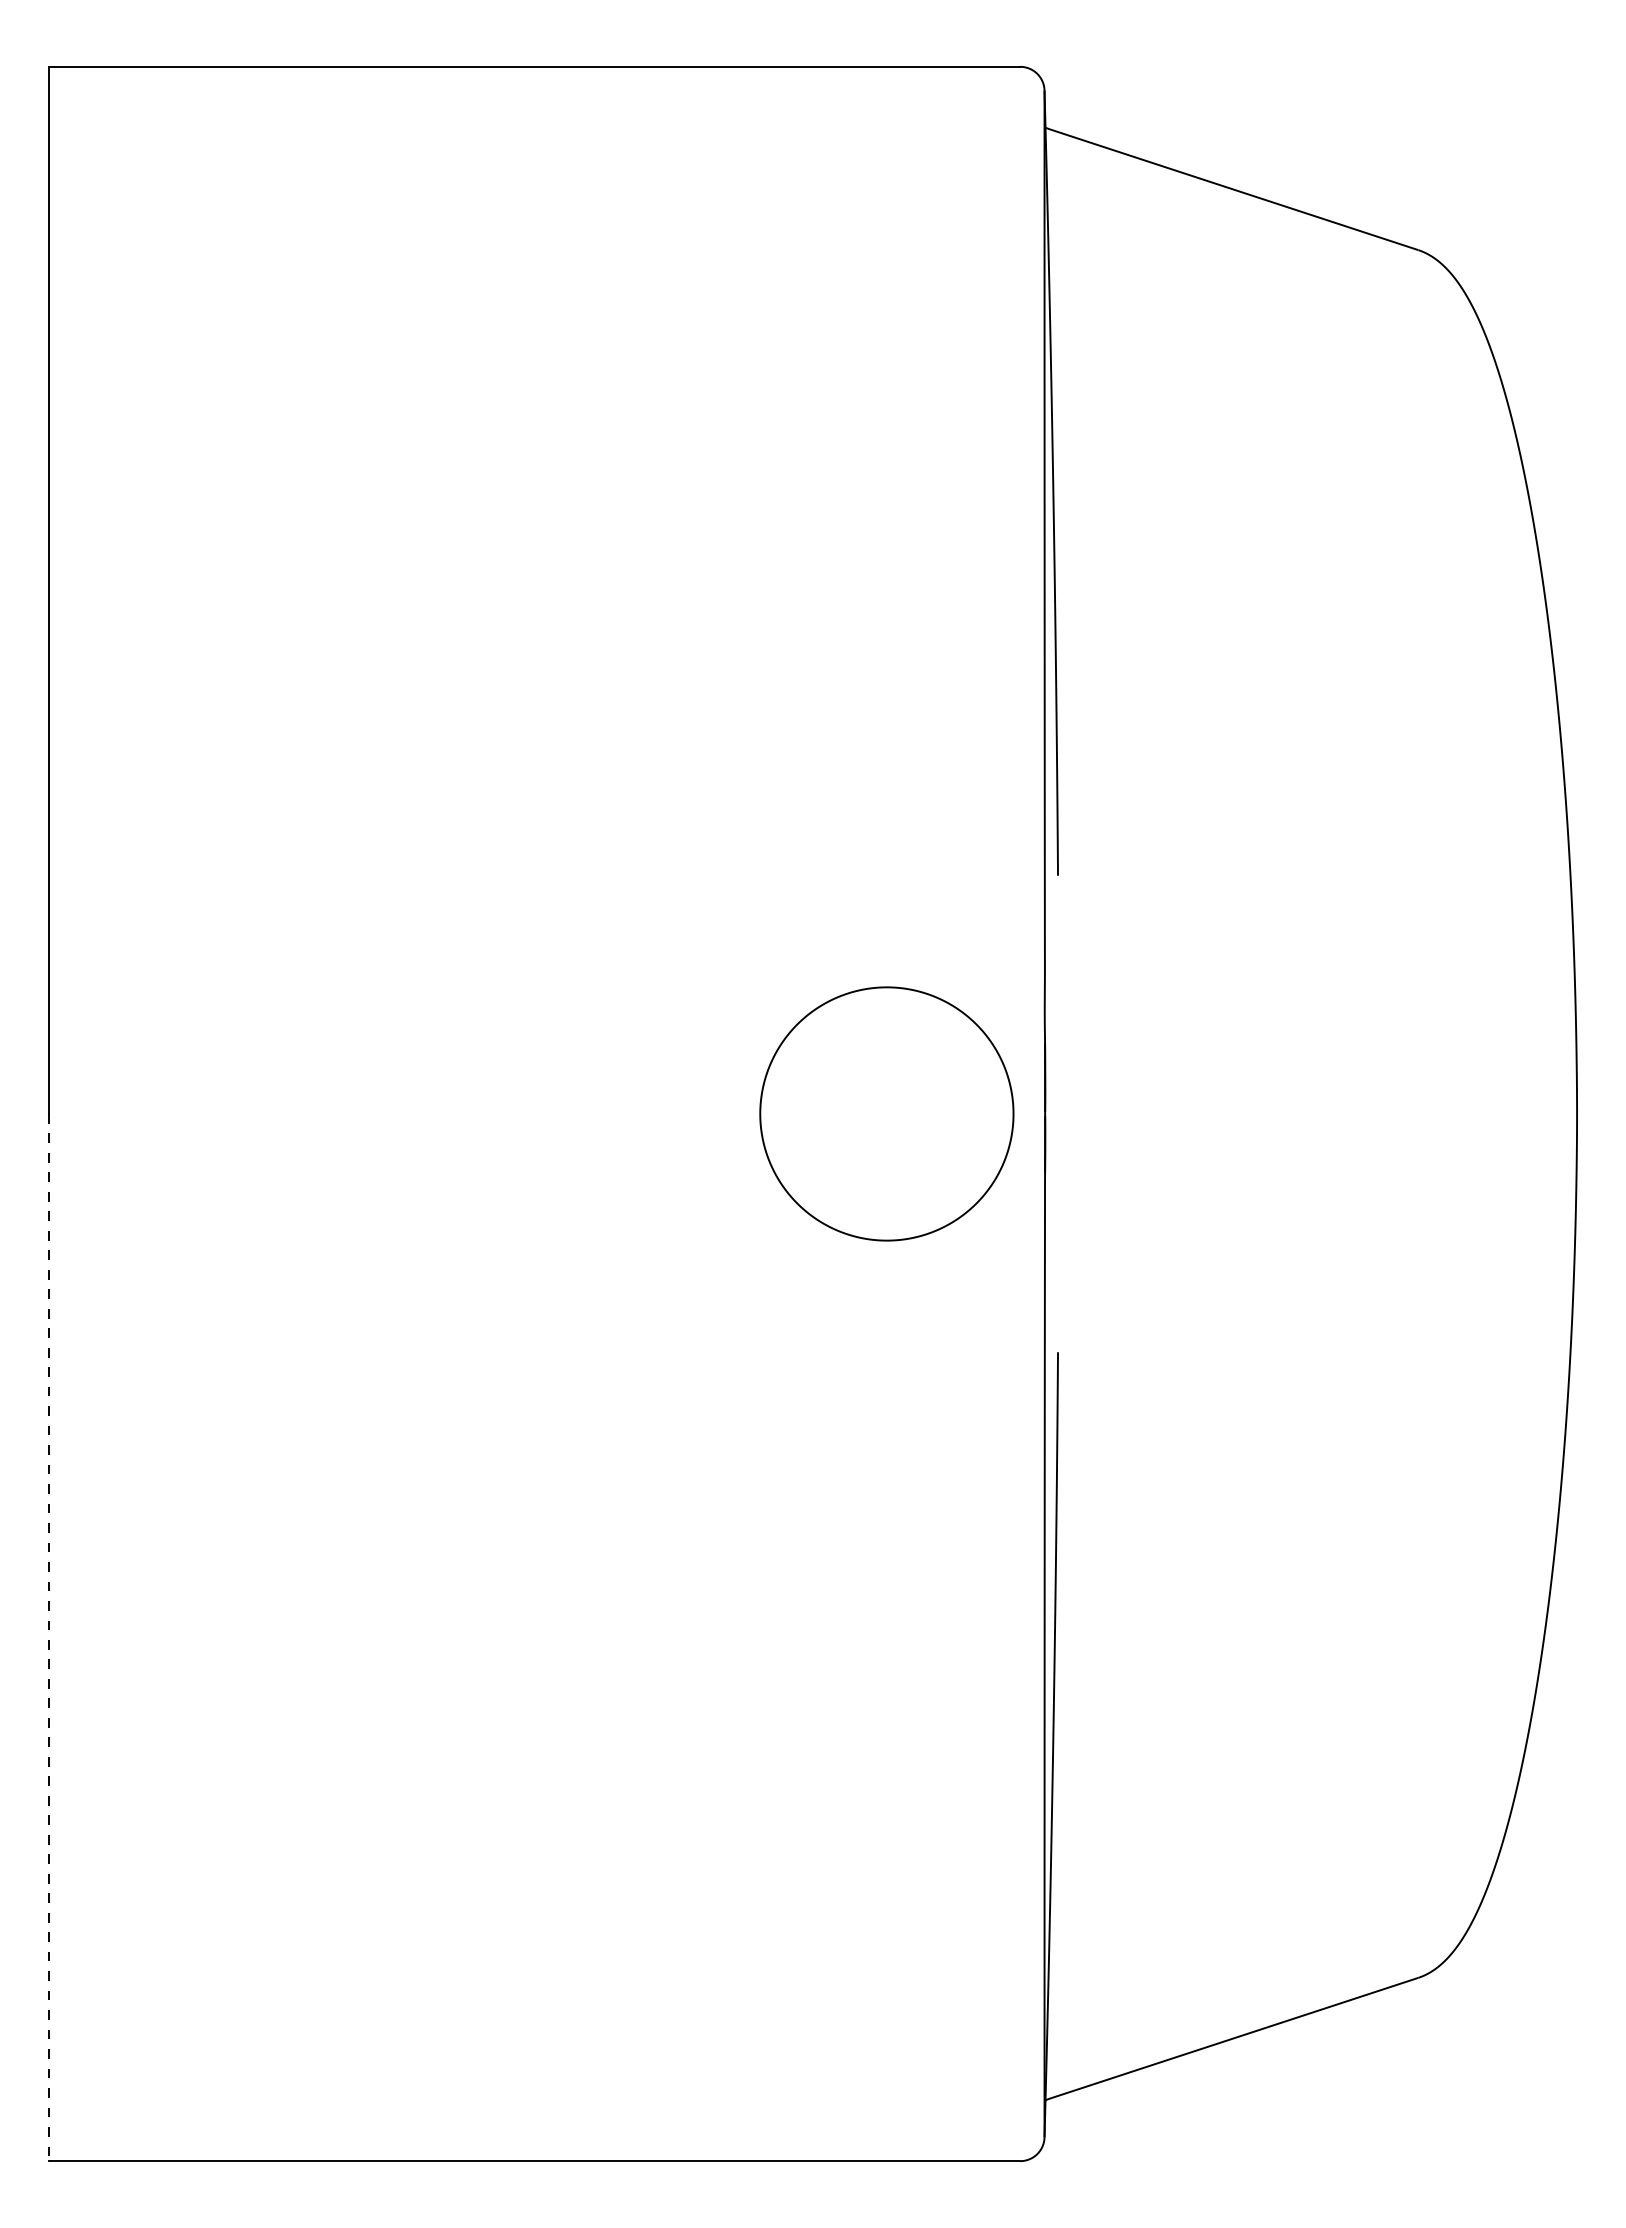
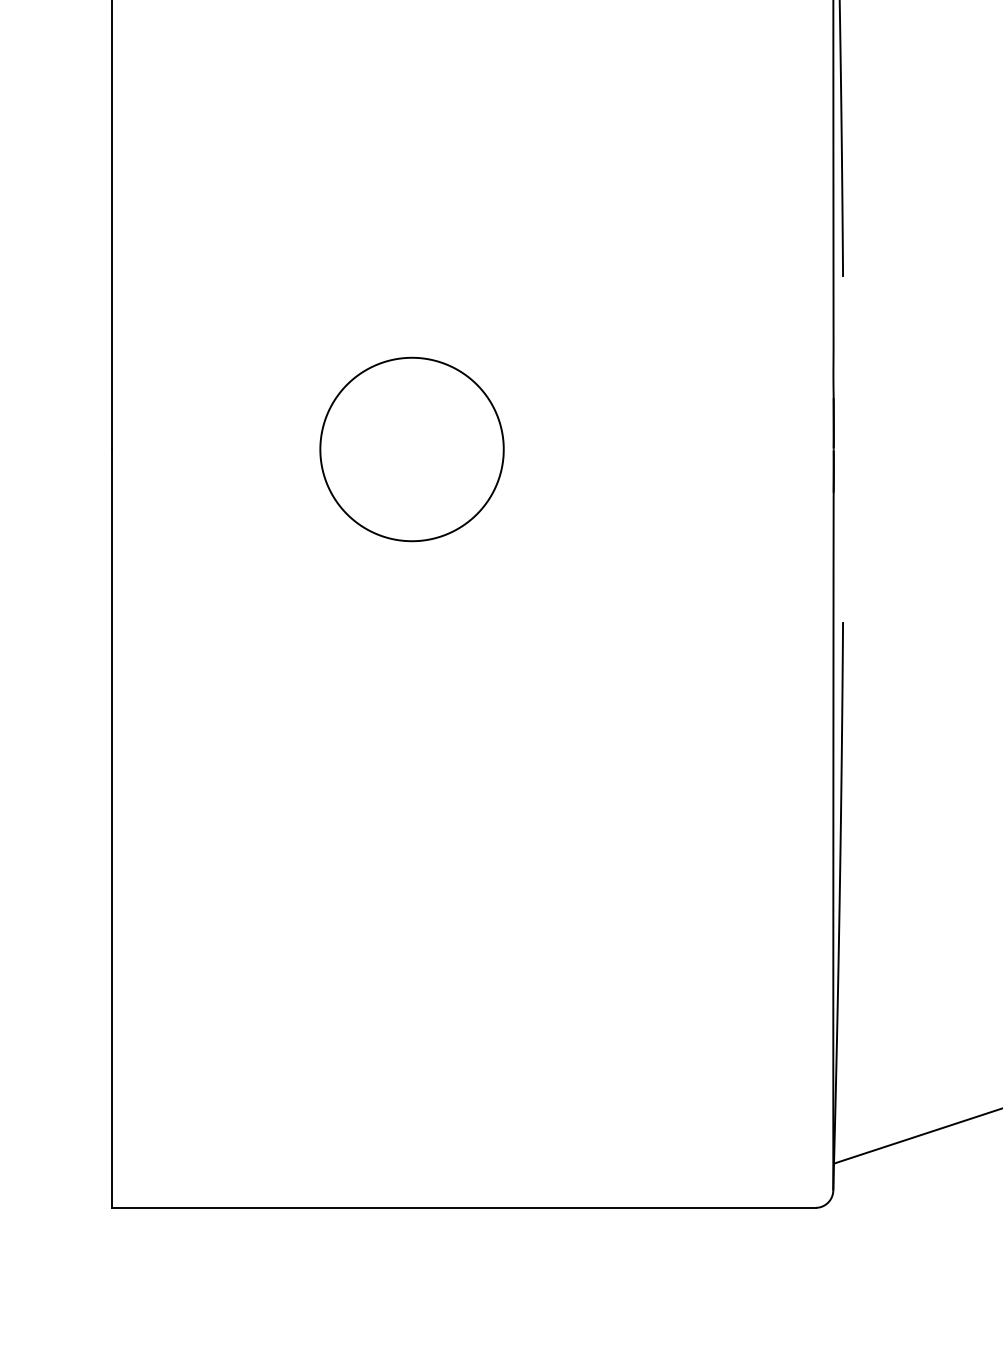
part: (886, 1113) -> (411, 449), moved
line: (48, 1637) -> (111, 828), dashed -> solid

